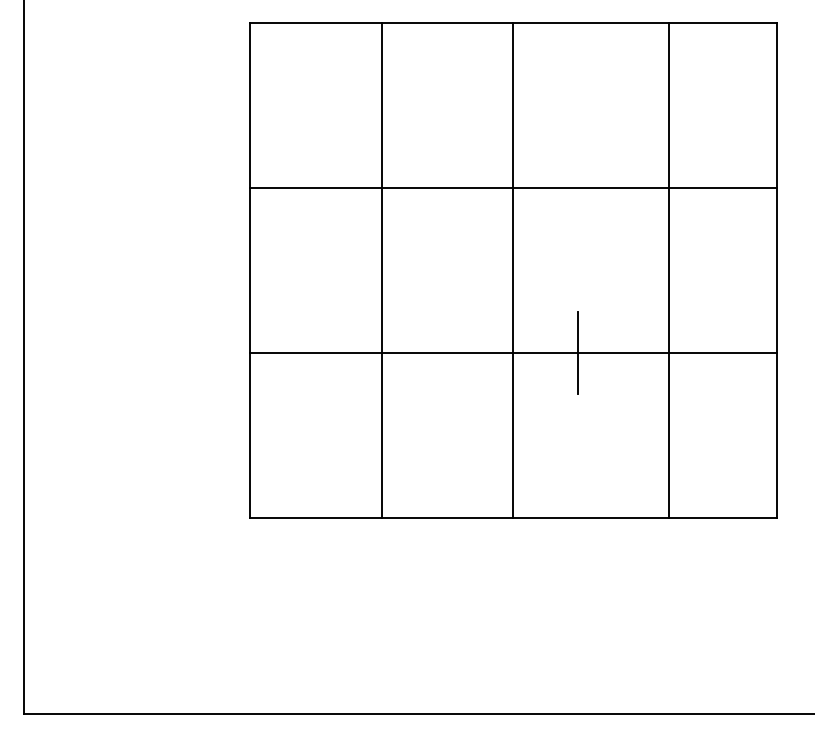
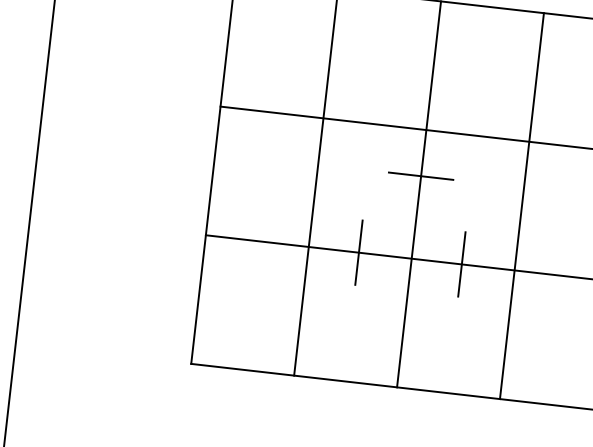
line: (513, 247) -> (421, 176), added
line: (669, 269) -> (522, 205), moved
line: (445, 352) -> (358, 252), added

